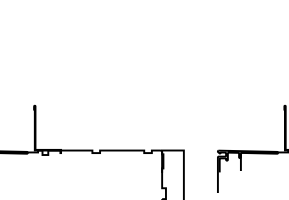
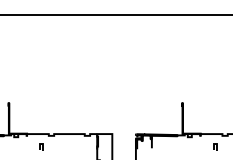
line: (80, 168) -> (40, 146), added

